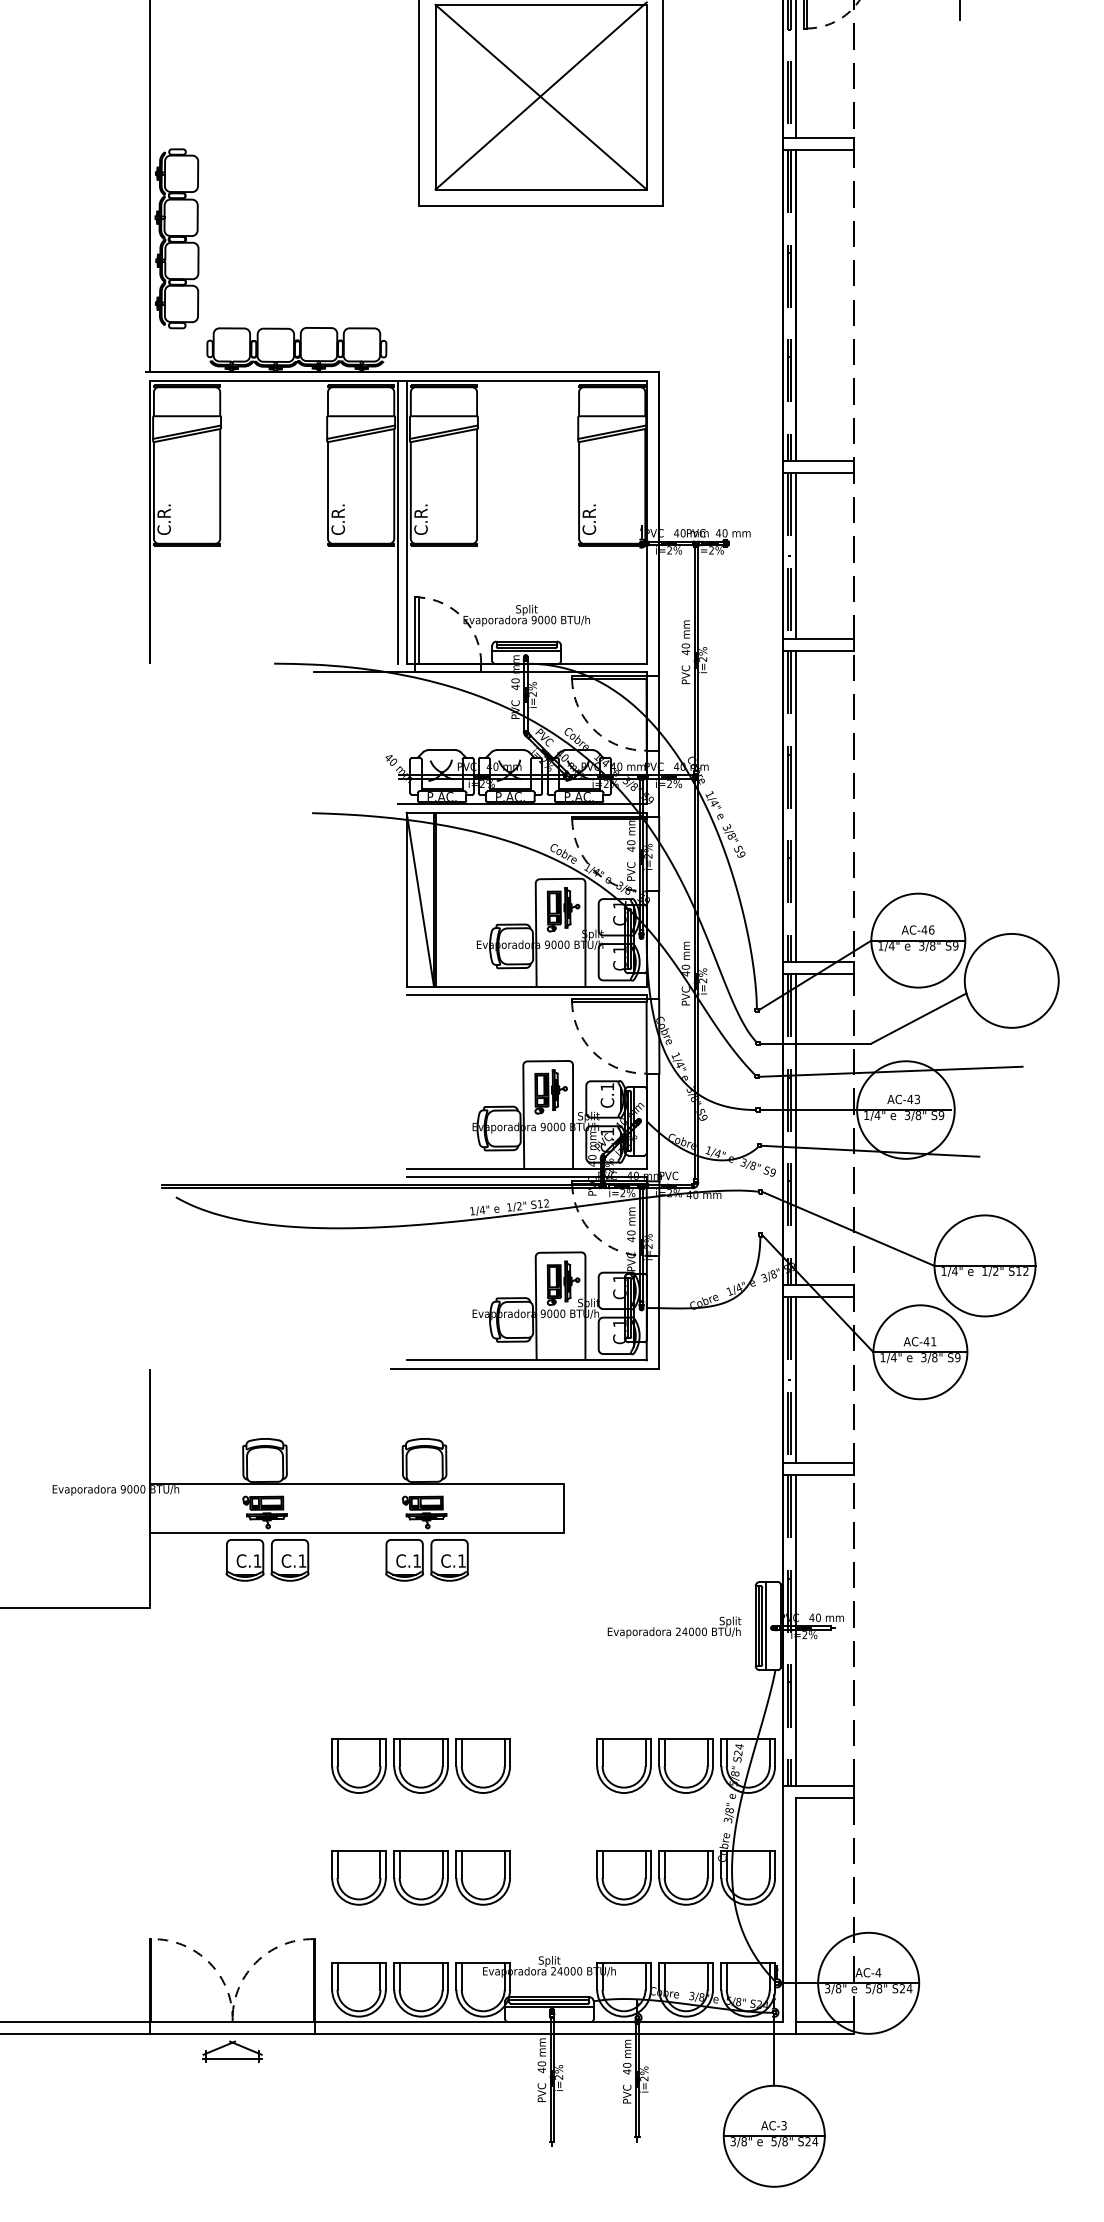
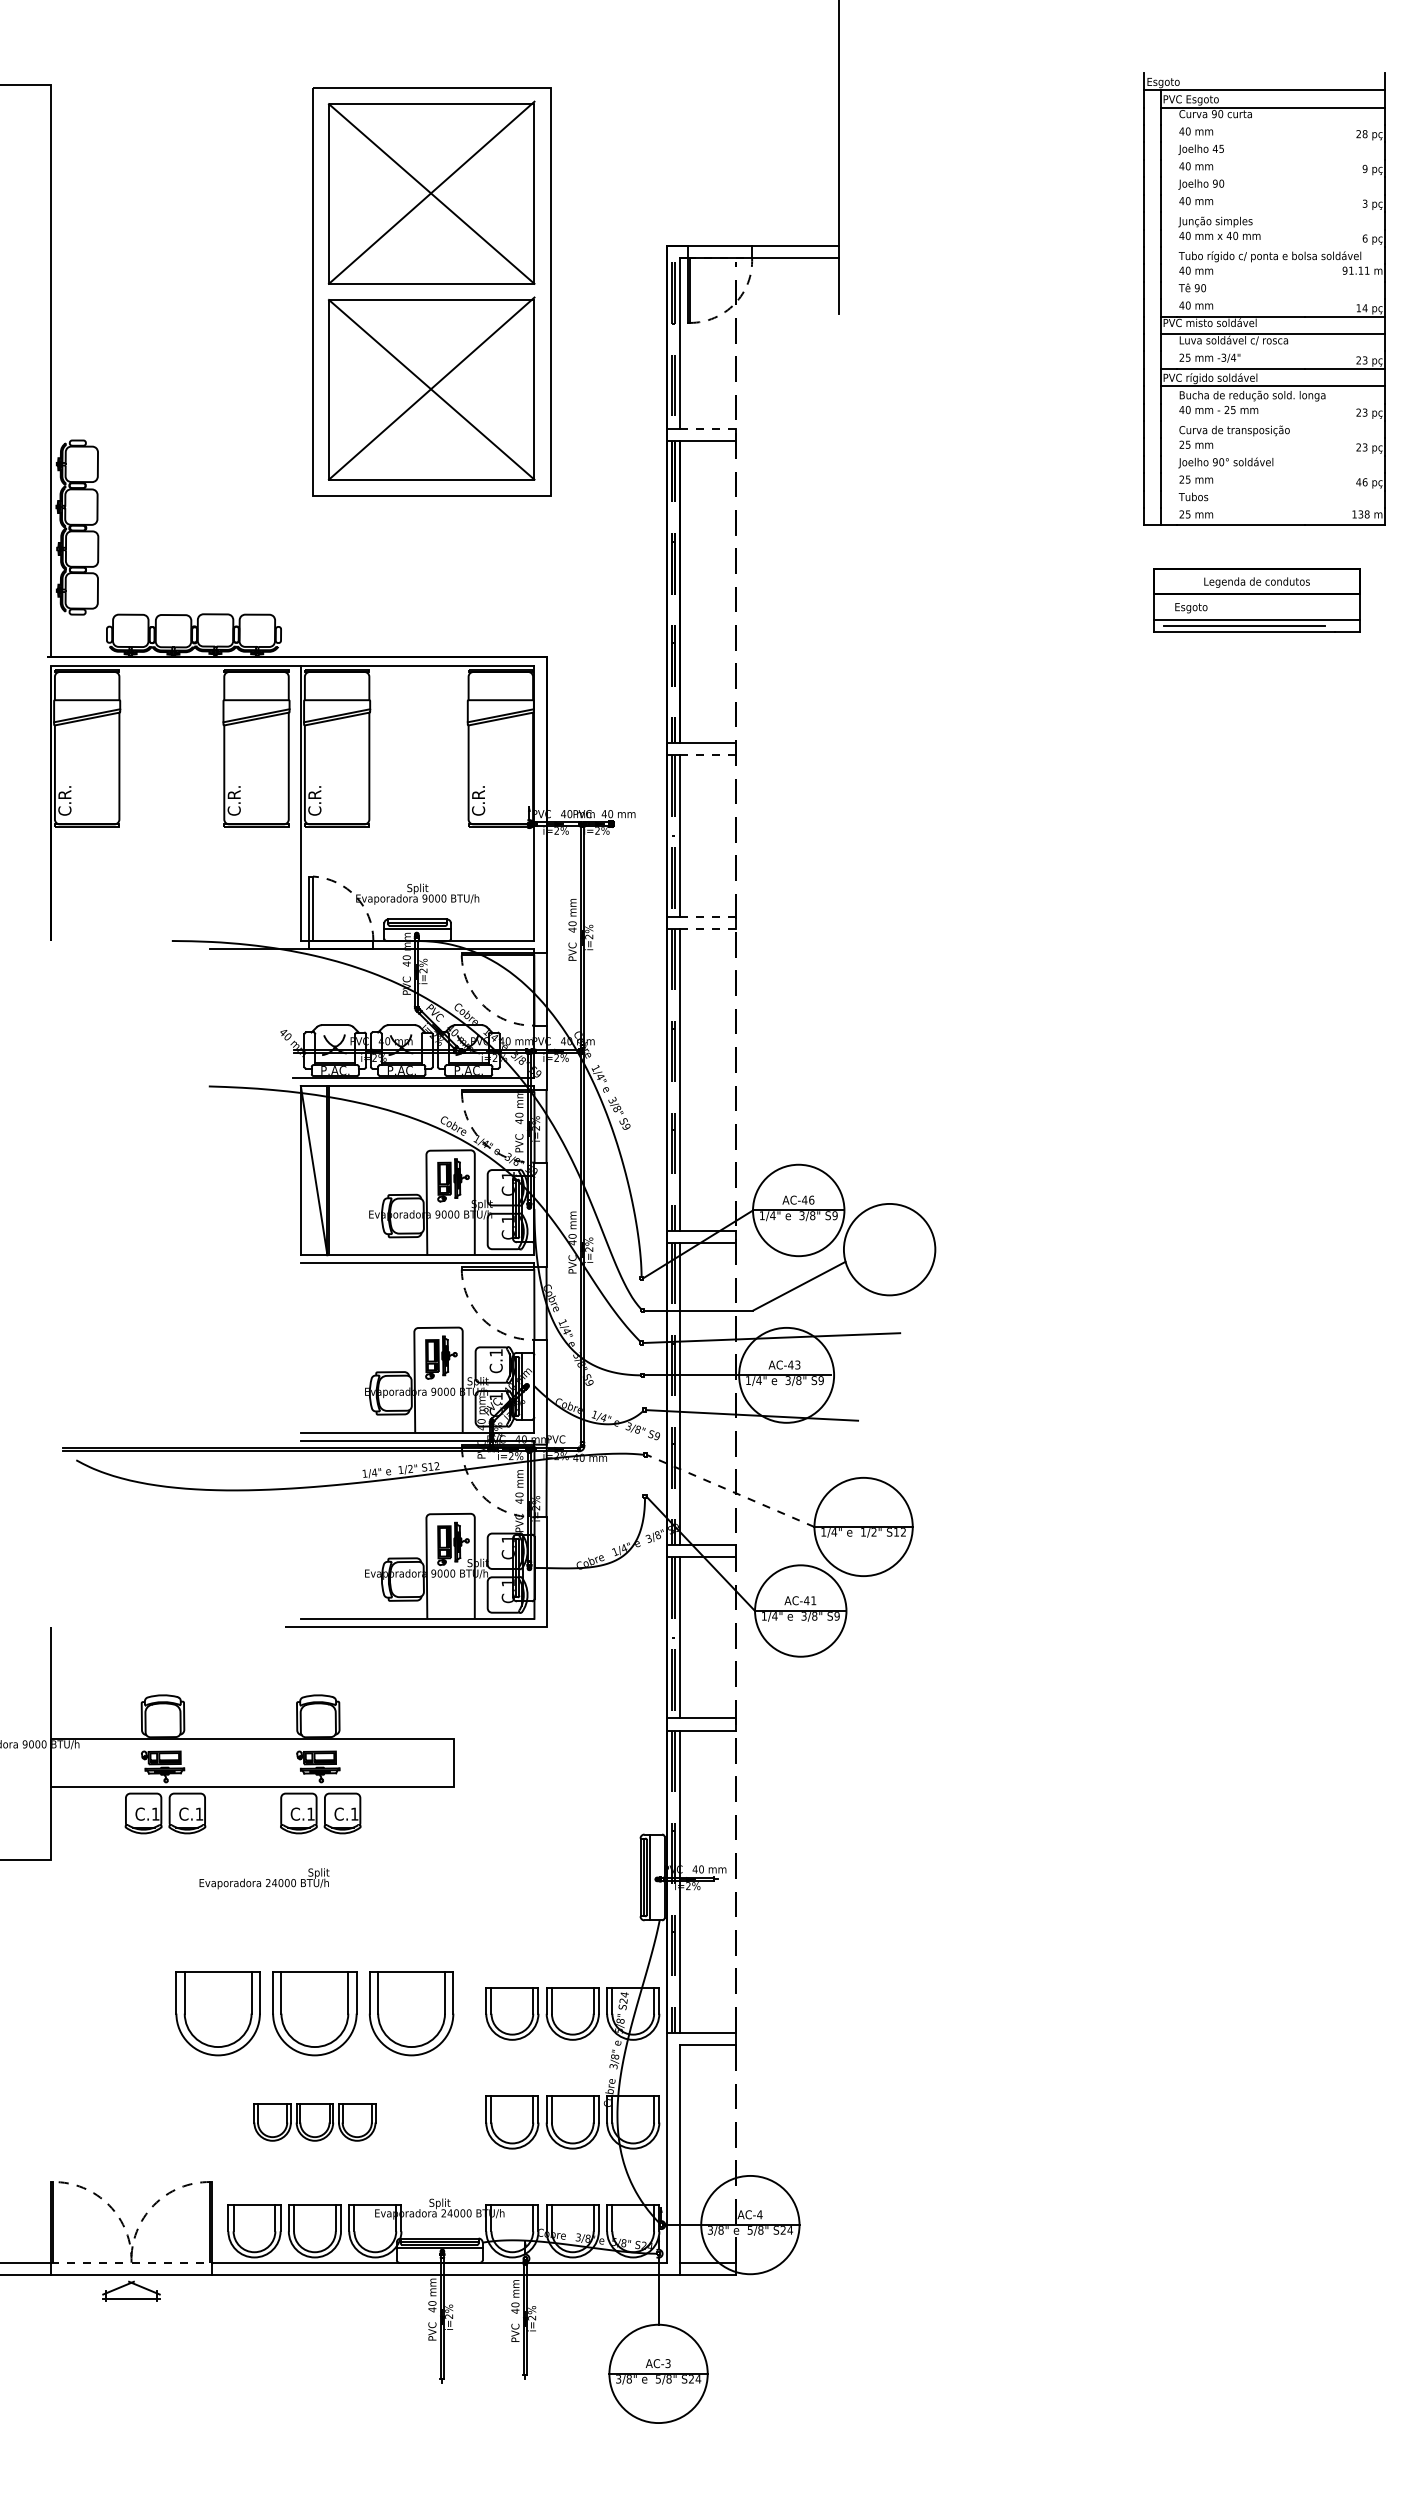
line: (824, 138) -> (707, 429), solid -> dashed
line: (824, 473) -> (707, 755), solid -> dashed
line: (398, 521) -> (292, 802), removed
line: (824, 638) -> (707, 916), solid -> dashed
line: (824, 650) -> (707, 928), solid -> dashed
line: (848, 1228) -> (730, 1490), solid -> dashed
text: (674, 1627) -> (264, 1878), moved
part: (420, 1765) -> (314, 2013), size x1.6
part: (420, 1877) -> (314, 2122), size x0.7
line: (232, 2021) -> (131, 2262), solid -> dashed

